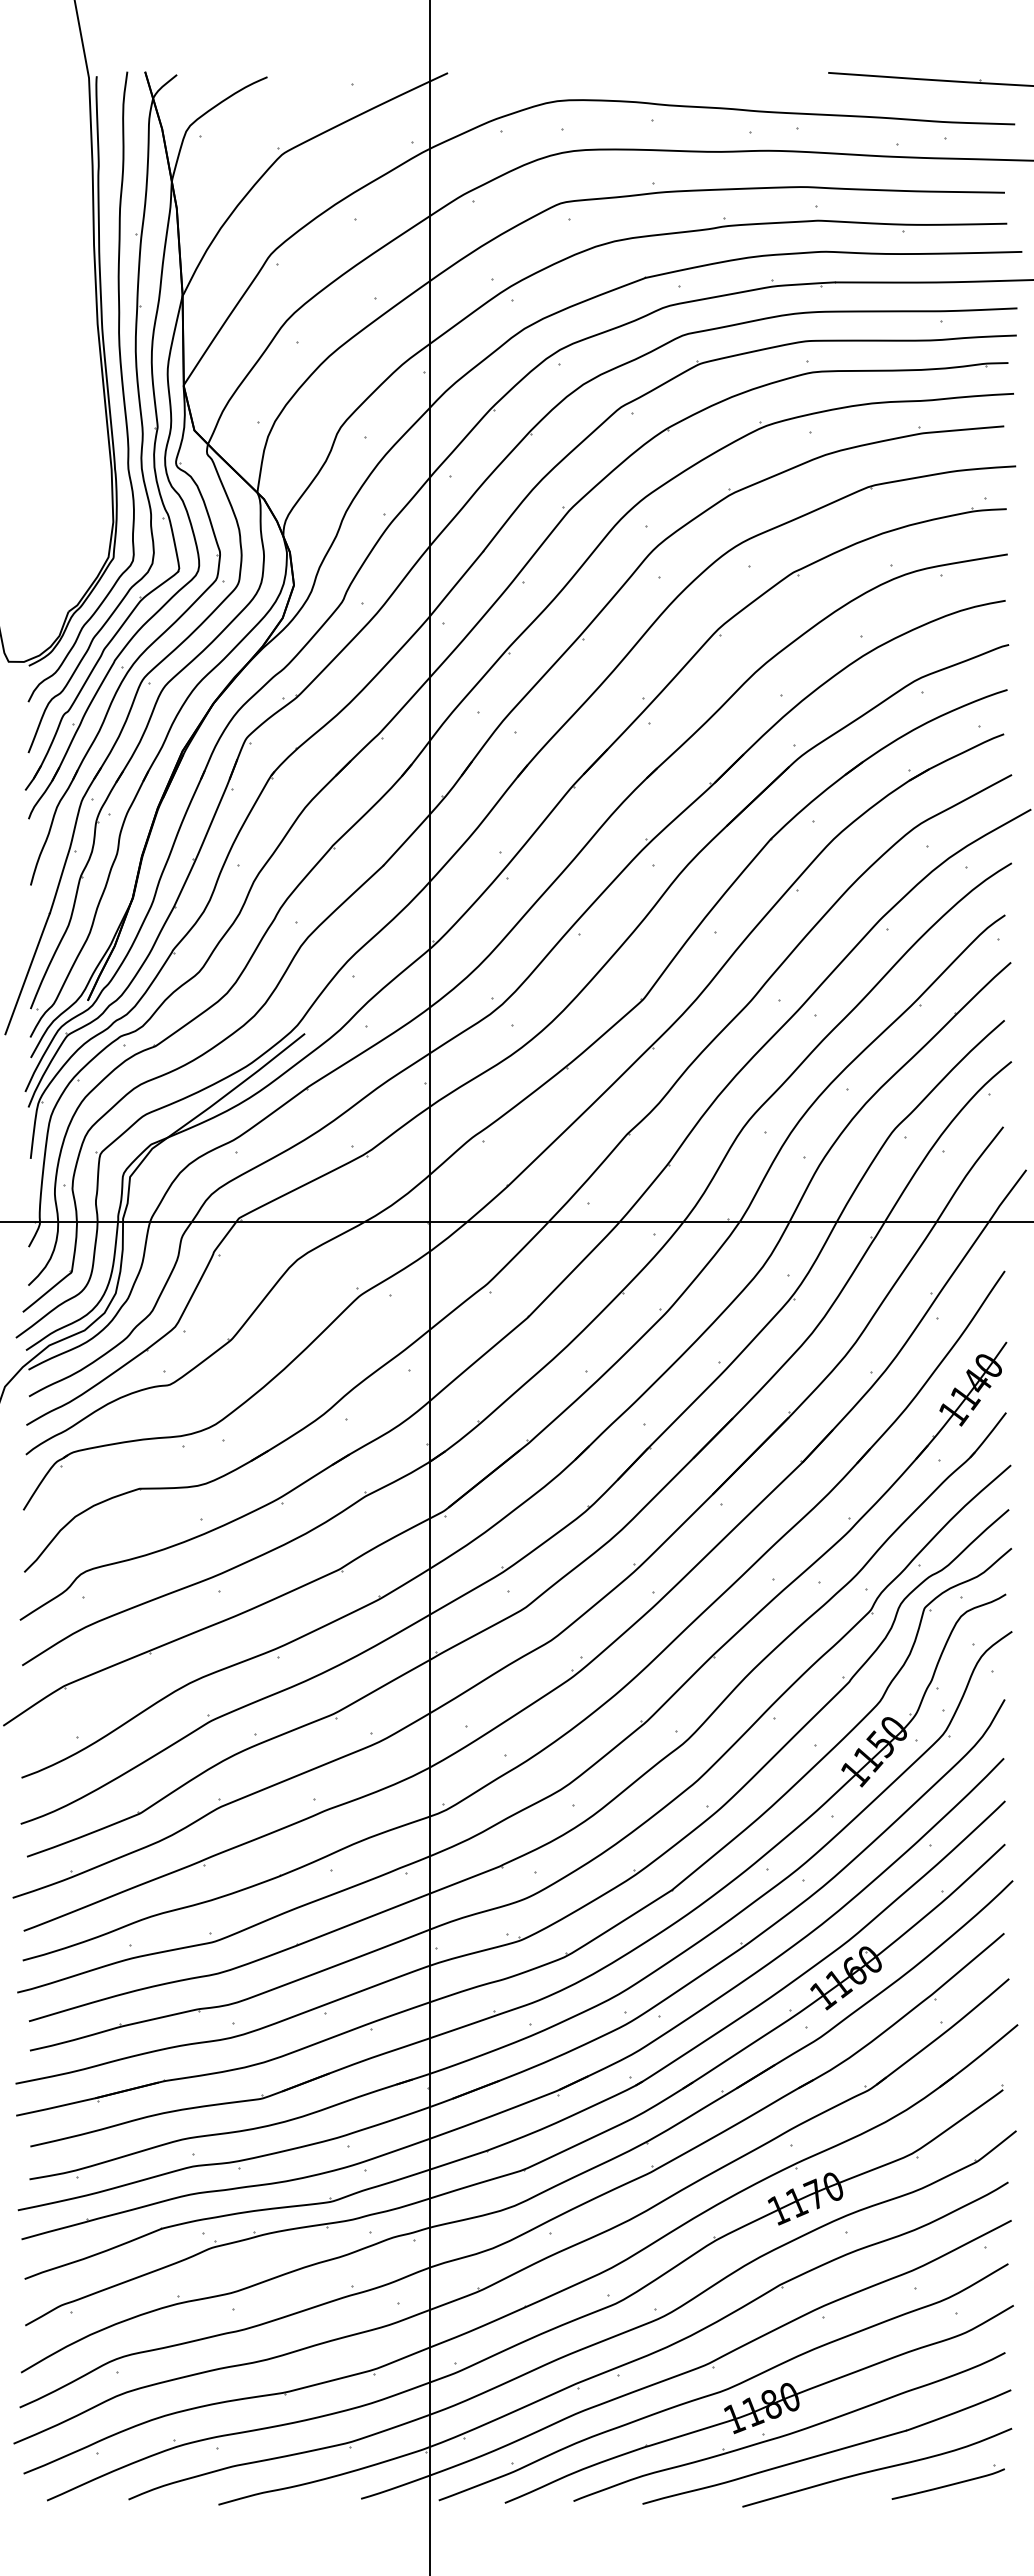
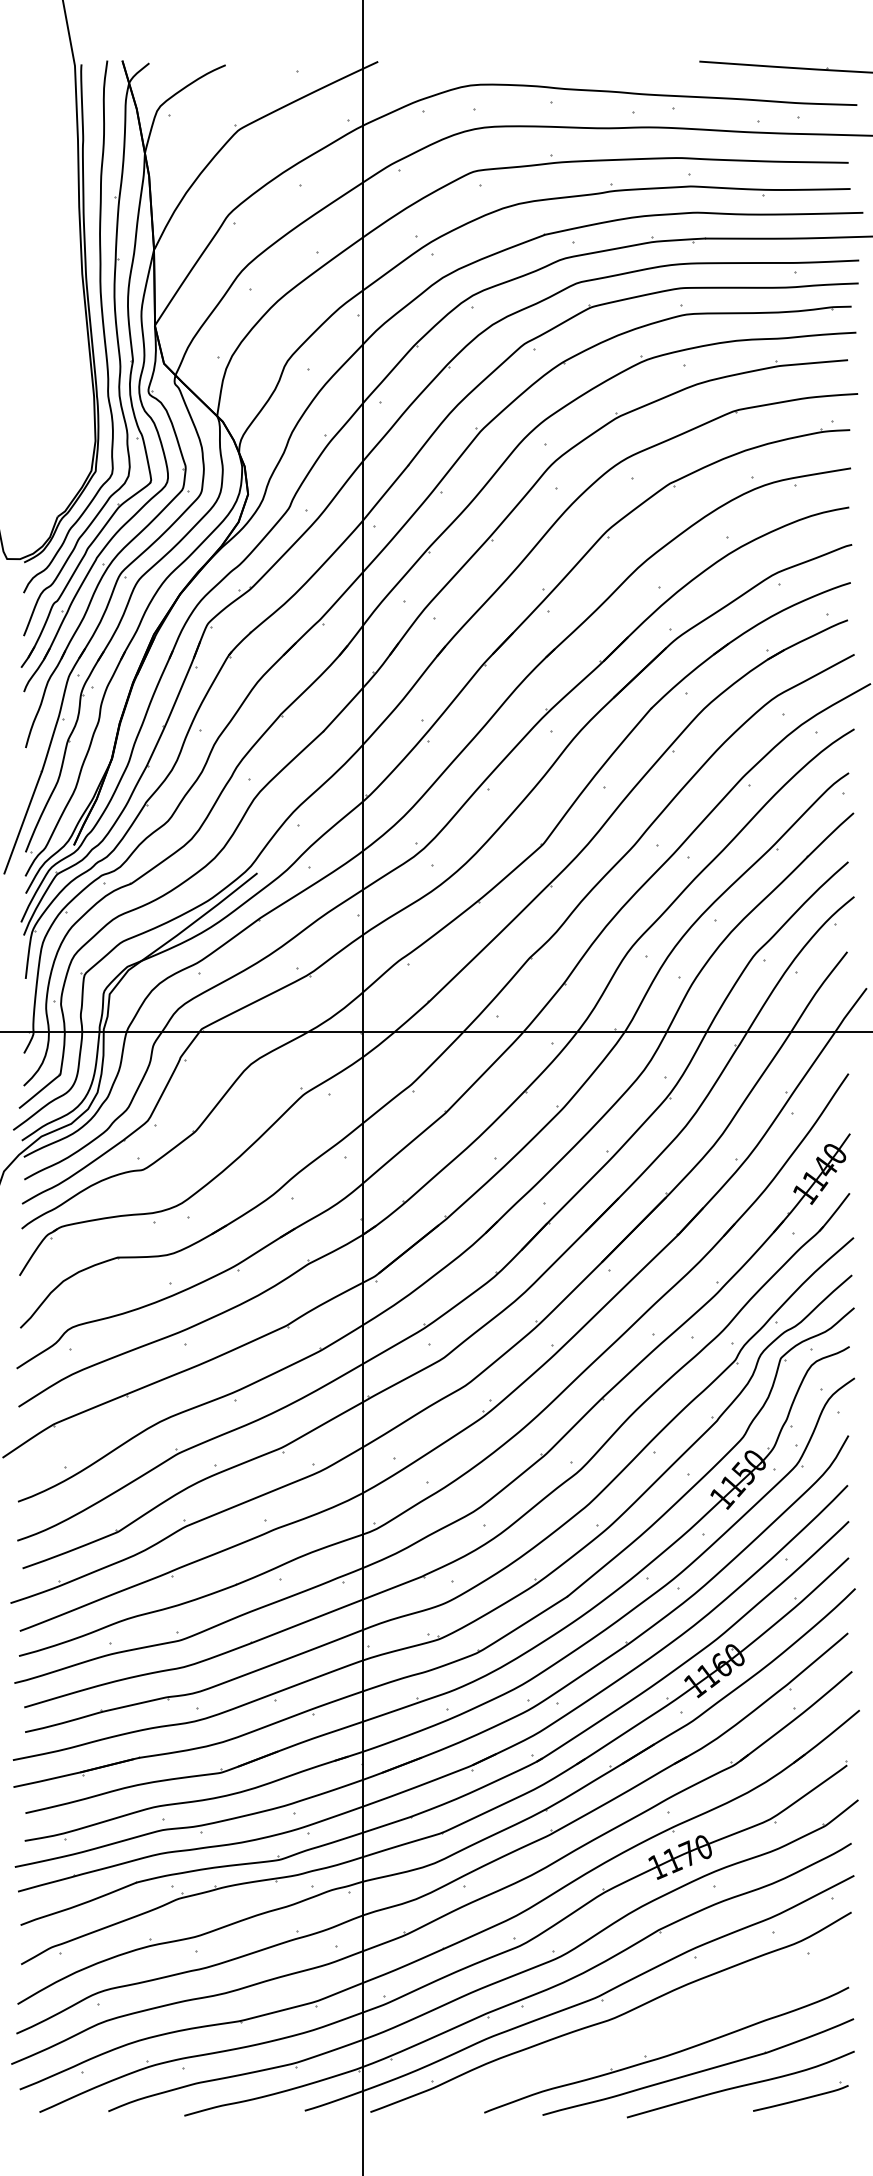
part: (758, 2404) -> (640, 2031), removed

